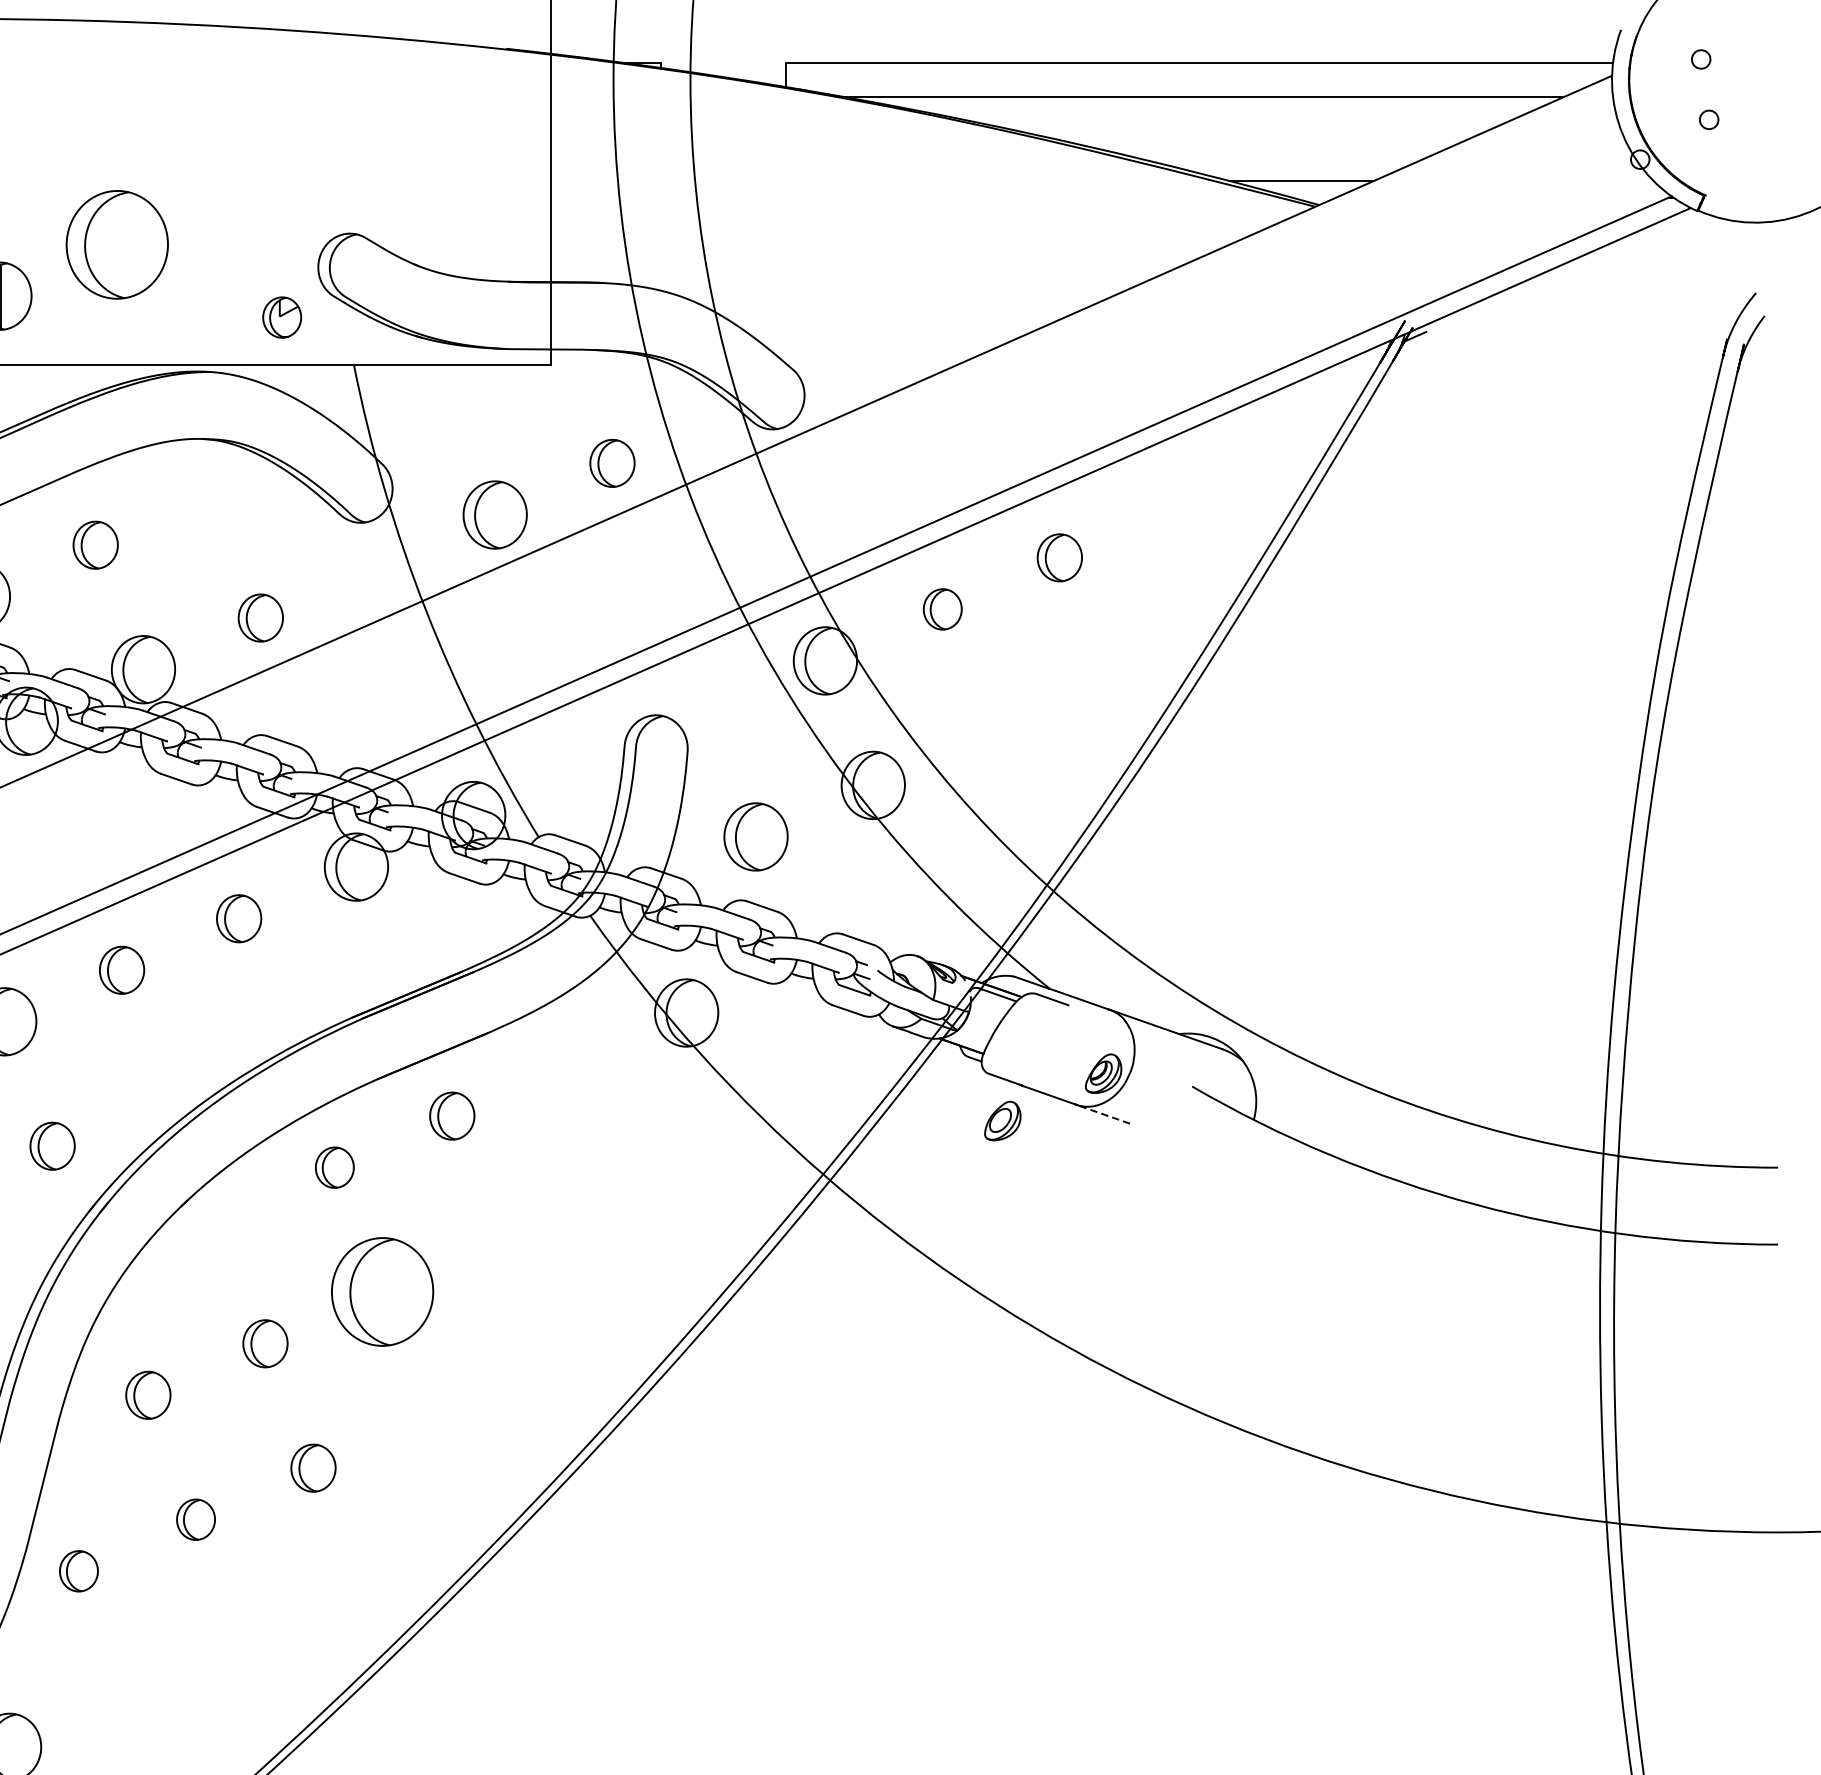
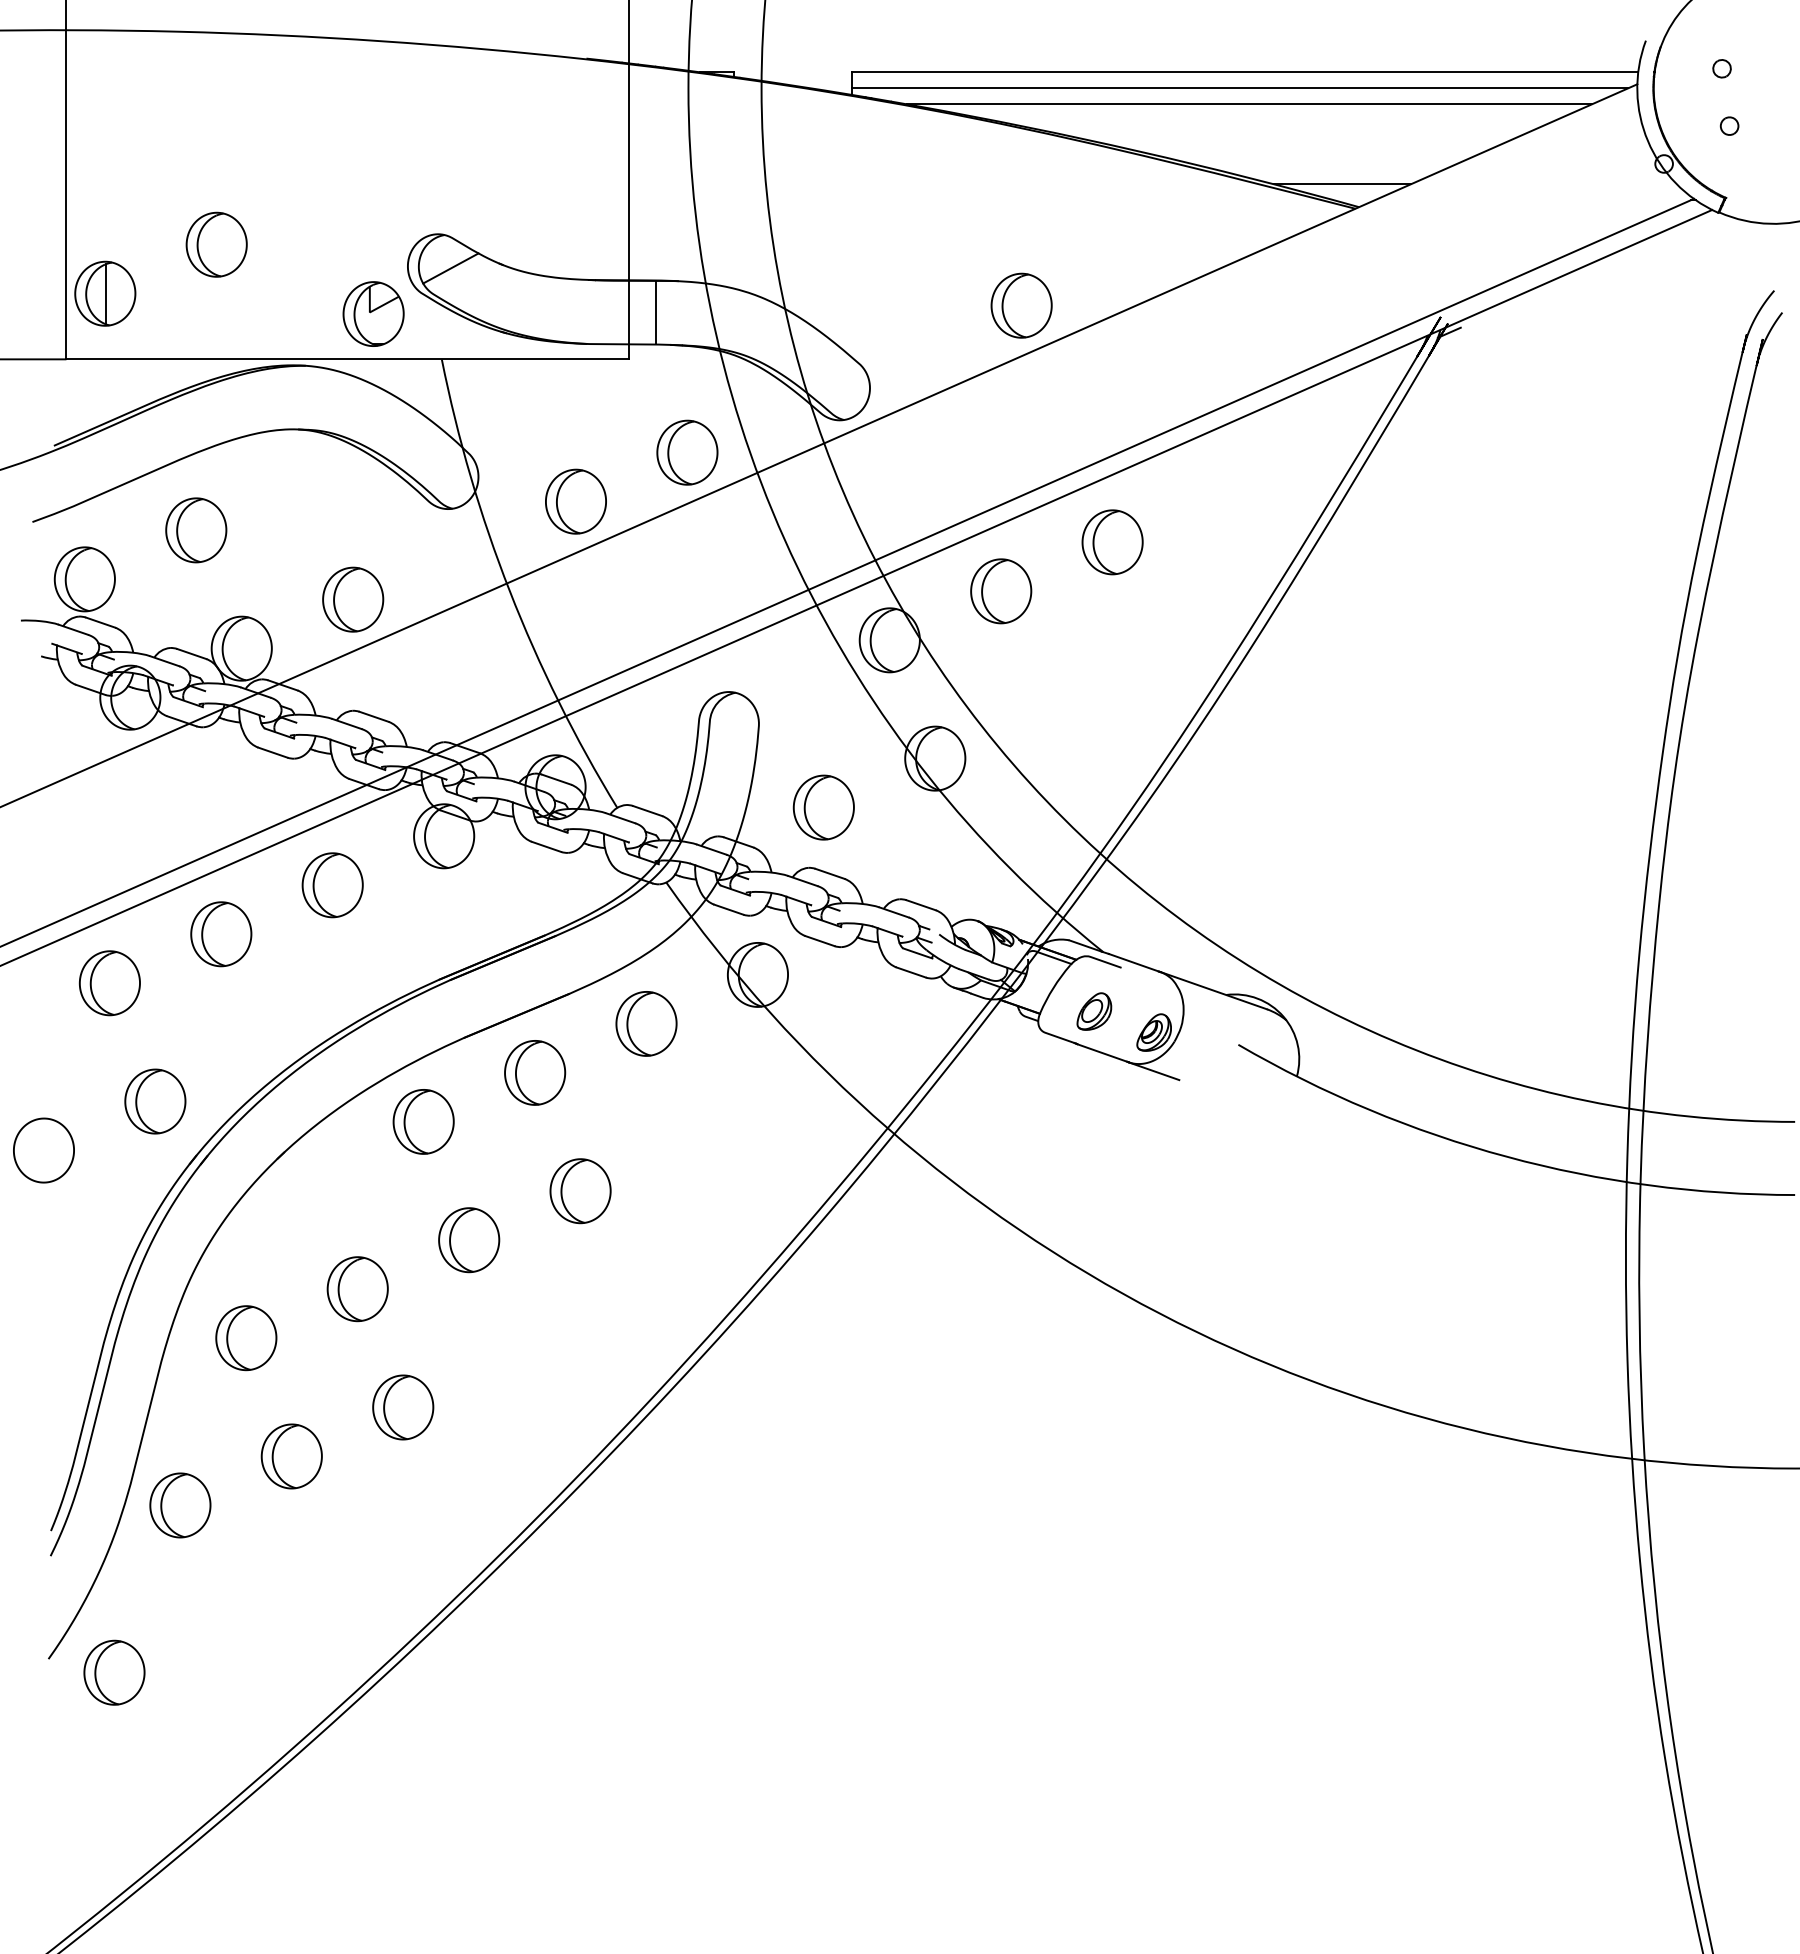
line: (1194, 80) -> (1240, 88), added
part: (116, 244) -> (216, 244), size x0.62
line: (363, 269) -> (450, 268), added
part: (964, 308) -> (1021, 305), added
line: (579, 315) -> (656, 312), added
part: (282, 316) -> (373, 313), size x1.67
part: (612, 463) -> (687, 452), size x1.43
part: (95, 545) -> (196, 530), size x1.43
part: (1059, 557) -> (1112, 542), size x1.43
part: (942, 609) -> (1001, 591), size x1.67
part: (261, 617) -> (353, 599), size x1.43
part: (238, 918) -> (332, 885), size x1.43
part: (122, 970) -> (221, 934), size x1.43
part: (569, 1064) -> (646, 1023), added
line: (1102, 1114) -> (1153, 1071), dashed -> solid
part: (452, 1115) -> (535, 1072), size x1.43
part: (1002, 1120) -> (1094, 1011), moved
part: (52, 1146) -> (155, 1101), size x1.43
part: (334, 1167) -> (423, 1121), size x1.67
part: (499, 1240) -> (580, 1191), added
part: (383, 1292) -> (469, 1240), size x0.62
part: (265, 1344) -> (357, 1289), size x1.43
part: (148, 1395) -> (246, 1338), size x1.43
part: (313, 1468) -> (403, 1407), size x1.43
part: (195, 1519) -> (291, 1456), size x1.67
part: (79, 1571) -> (180, 1505), size x1.67

